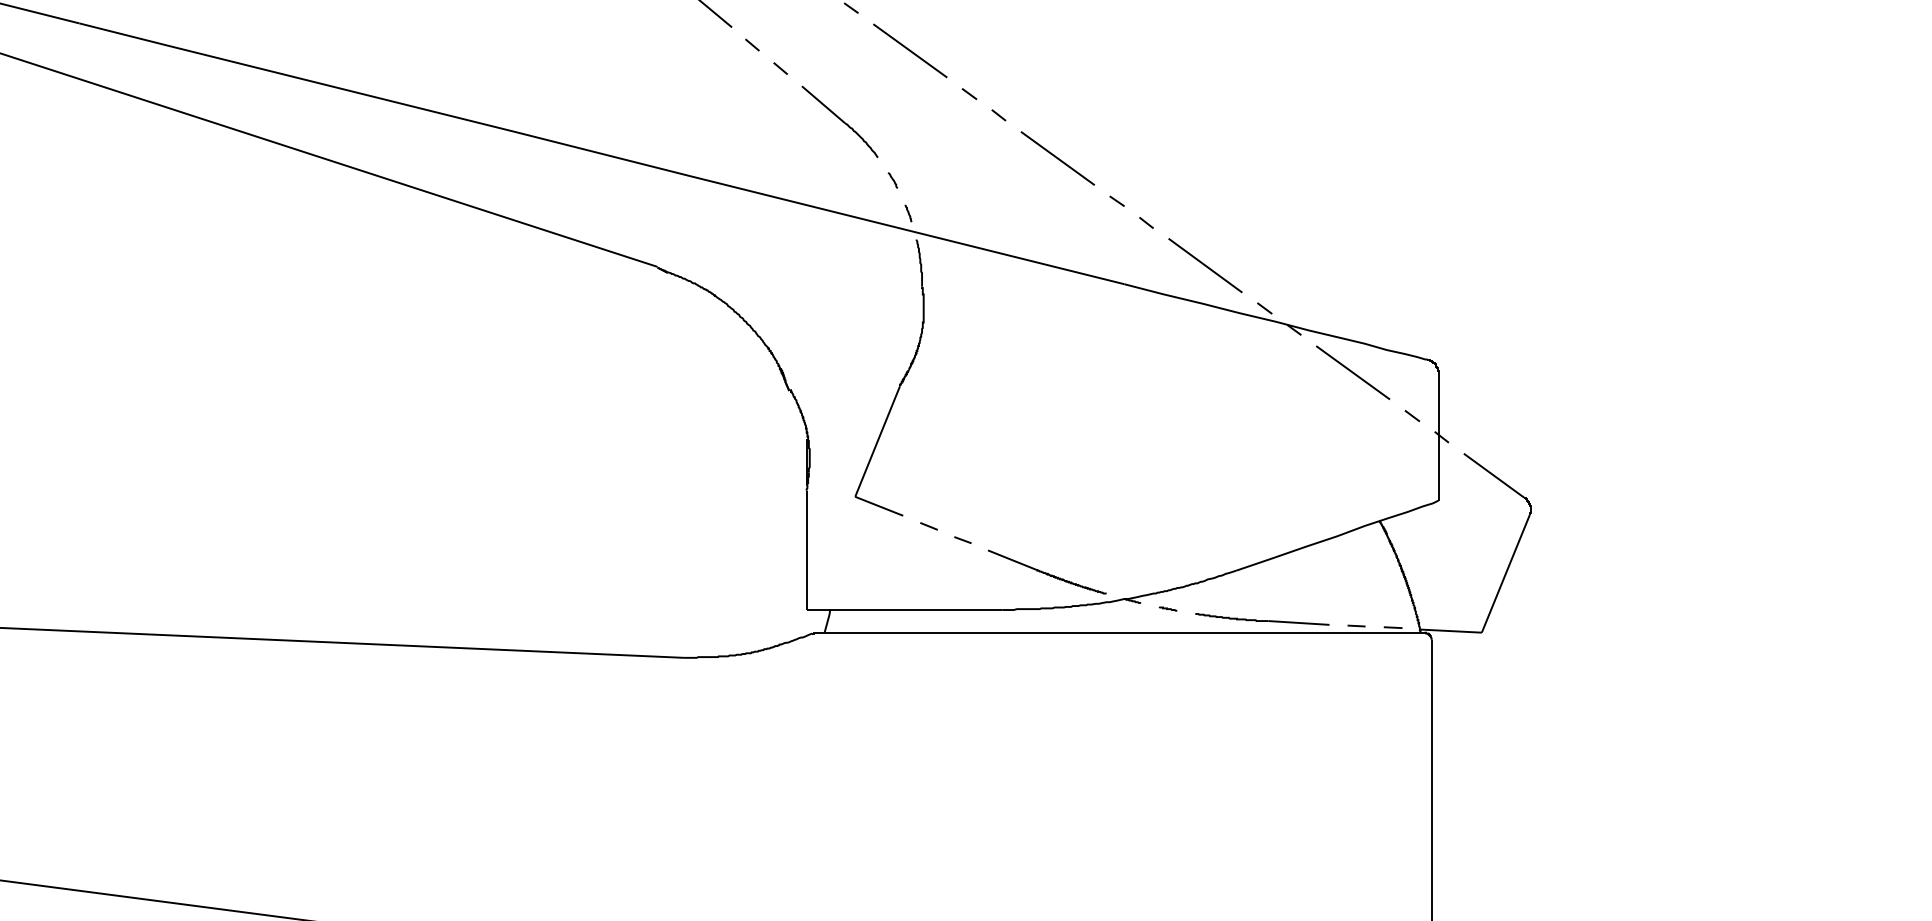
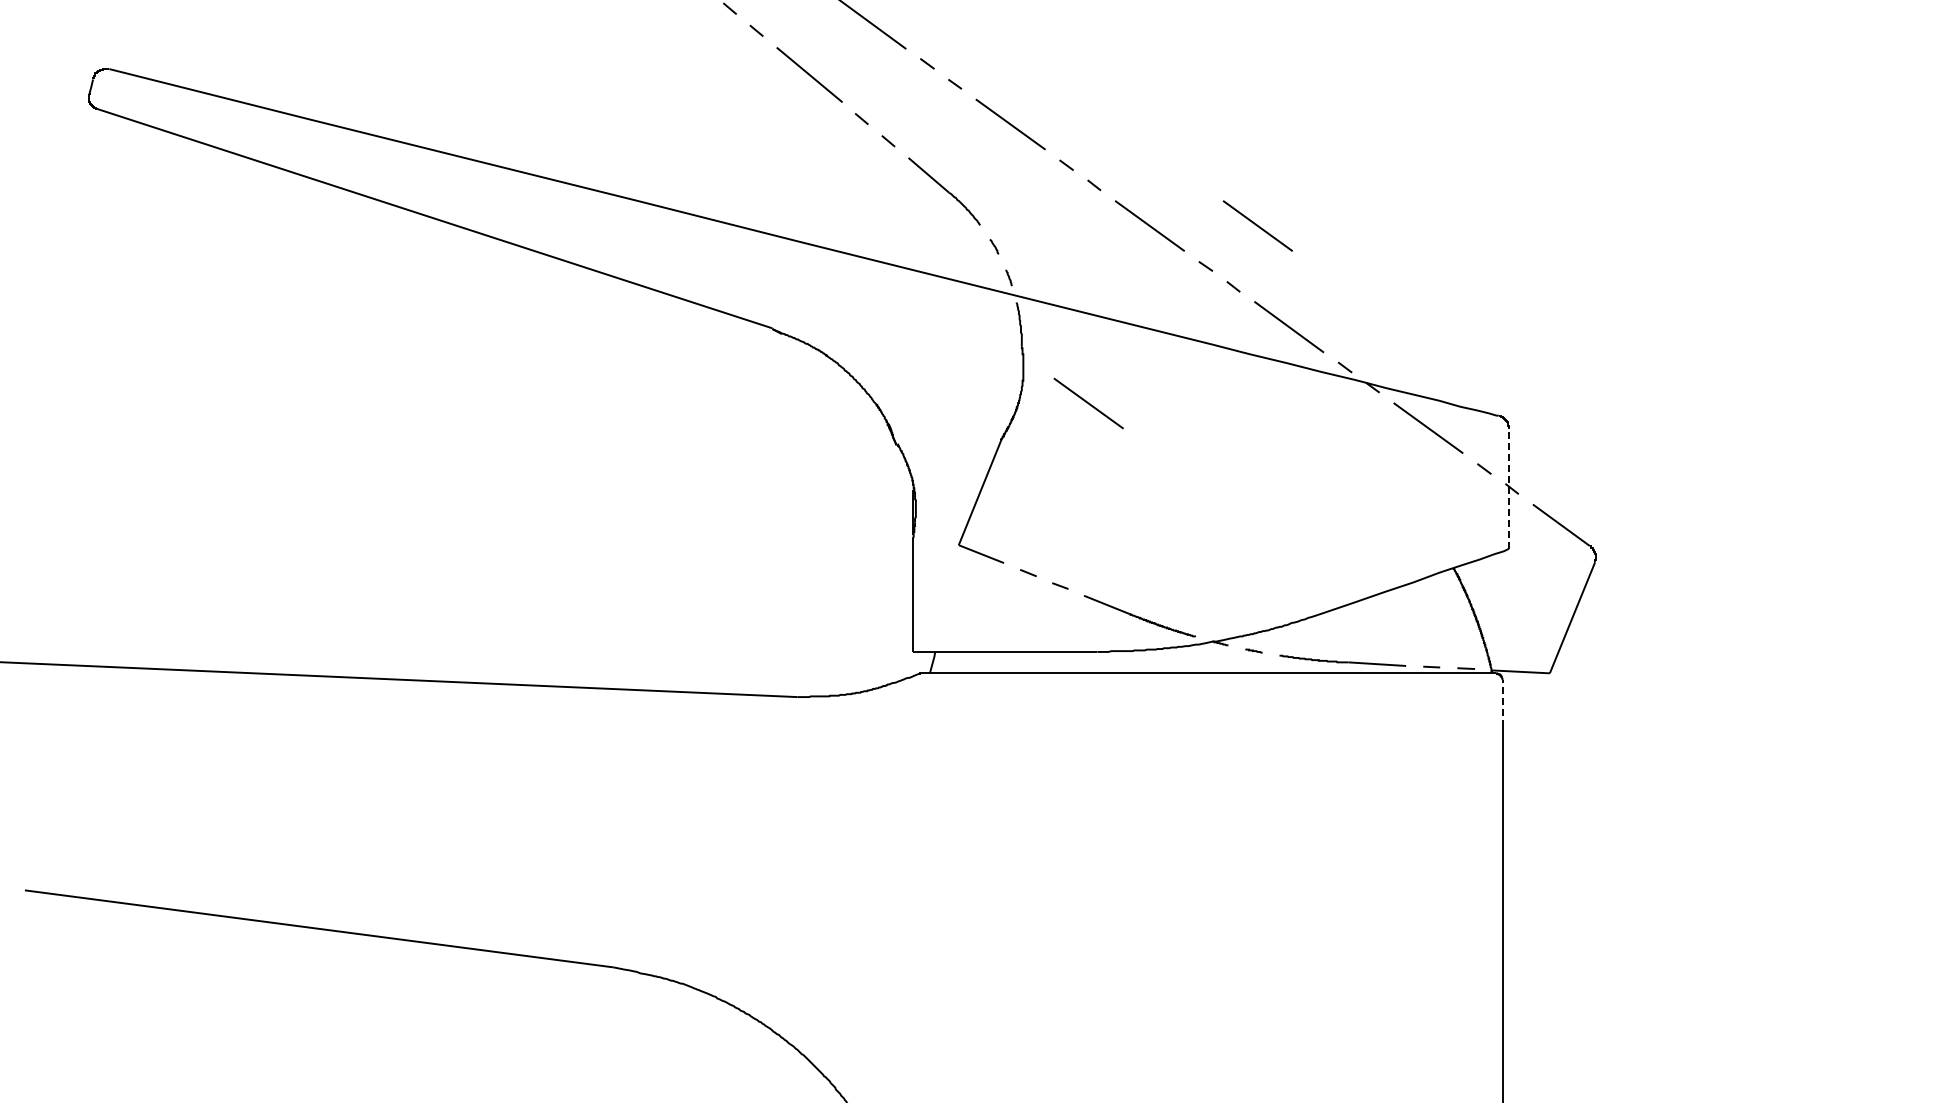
line: (1171, 157) -> (1257, 225), added
line: (992, 346) -> (1088, 403), added
line: (1439, 437) -> (1509, 489), solid -> dashed
line: (1431, 664) -> (1502, 703), solid -> dashed

